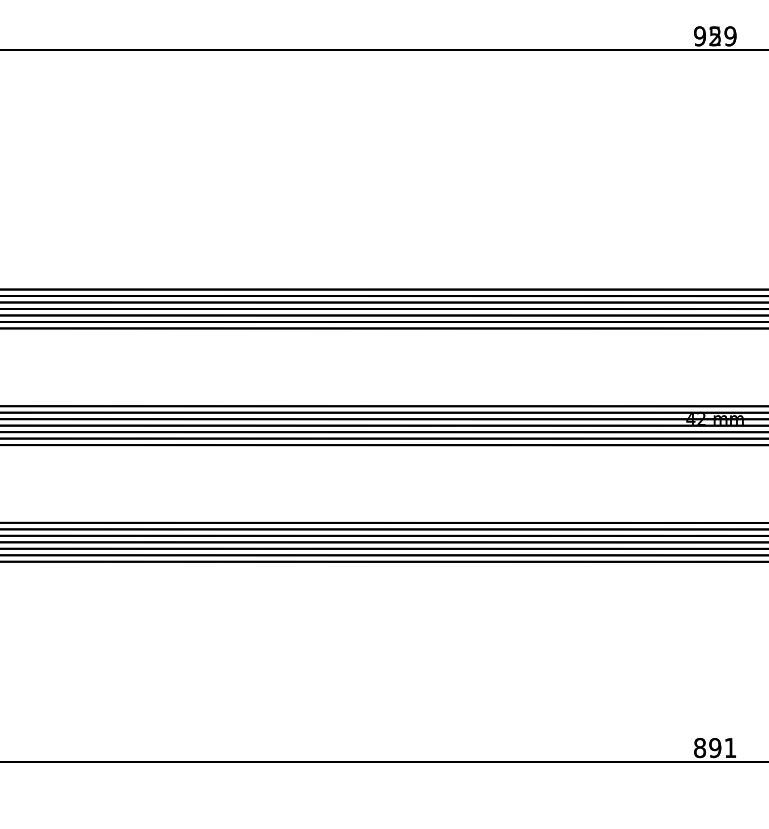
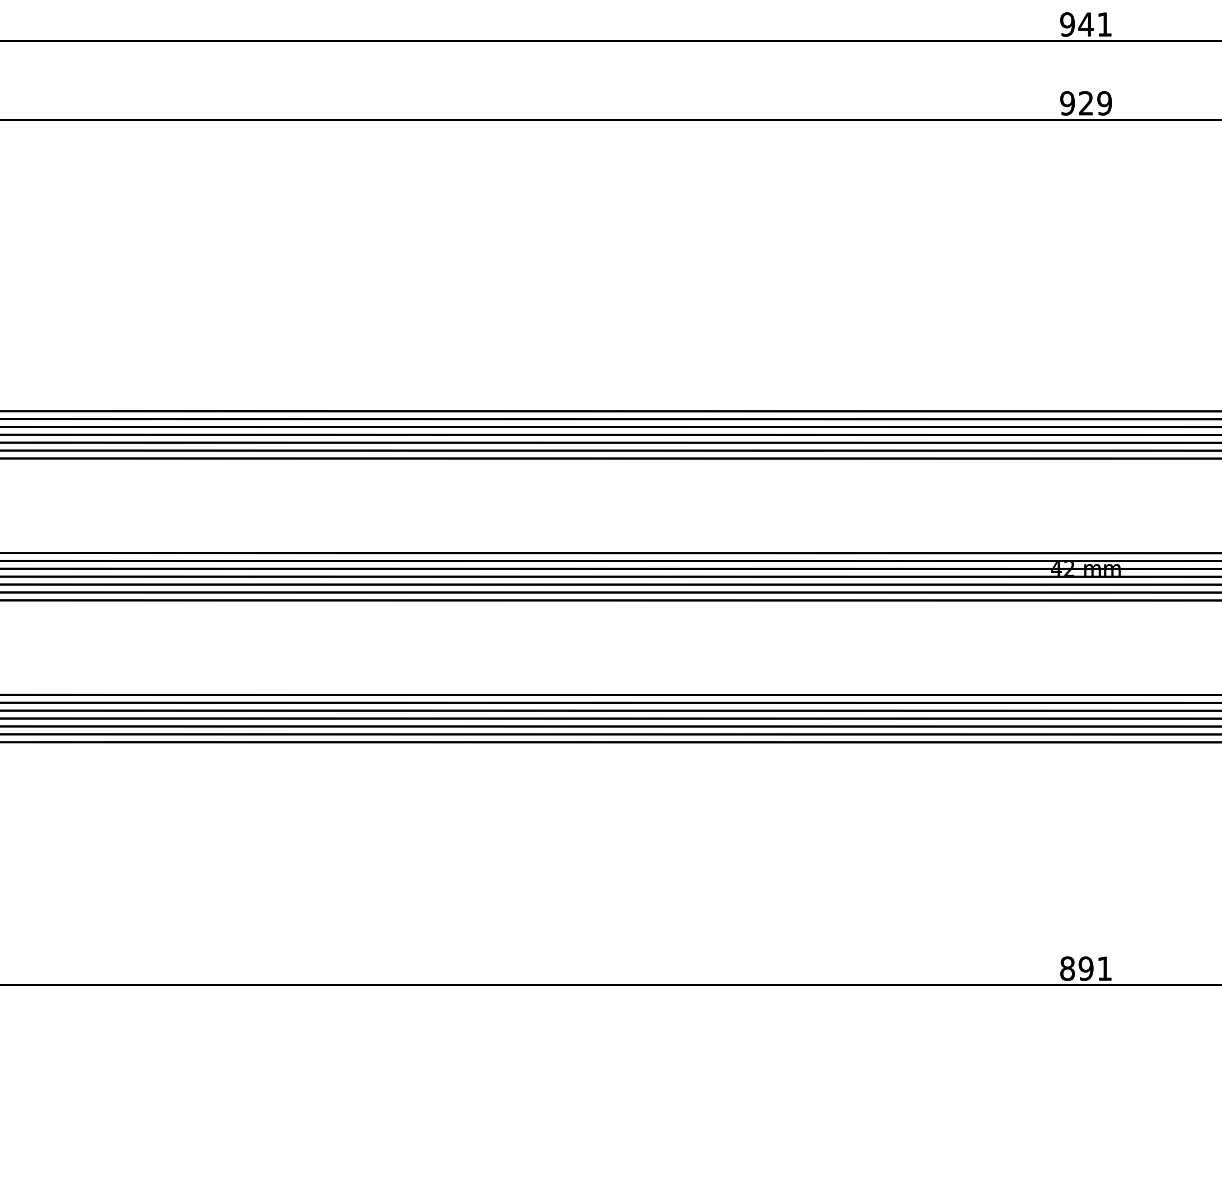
text: (714, 36) -> (1085, 103), 959 -> 929

